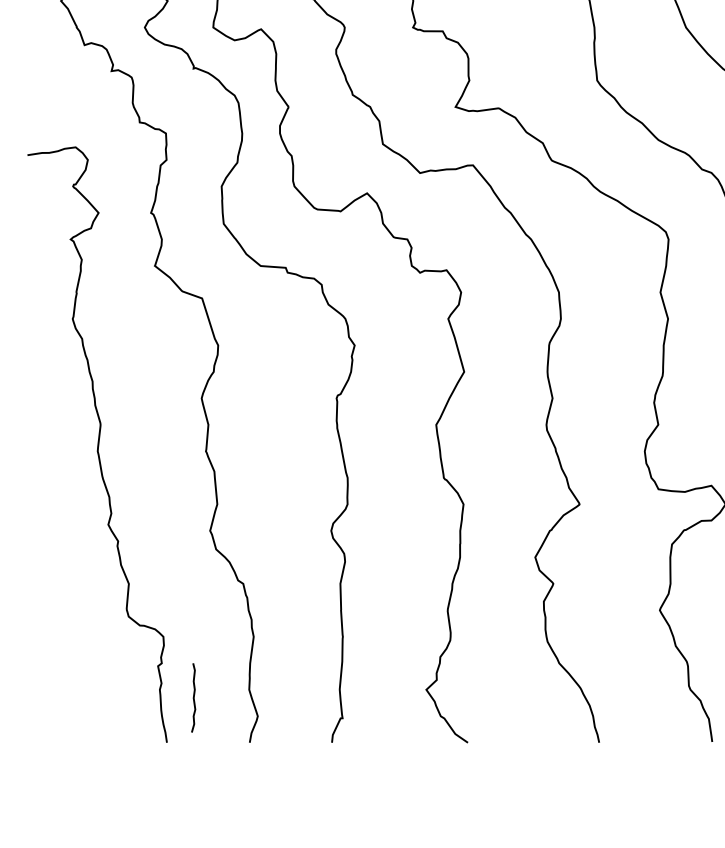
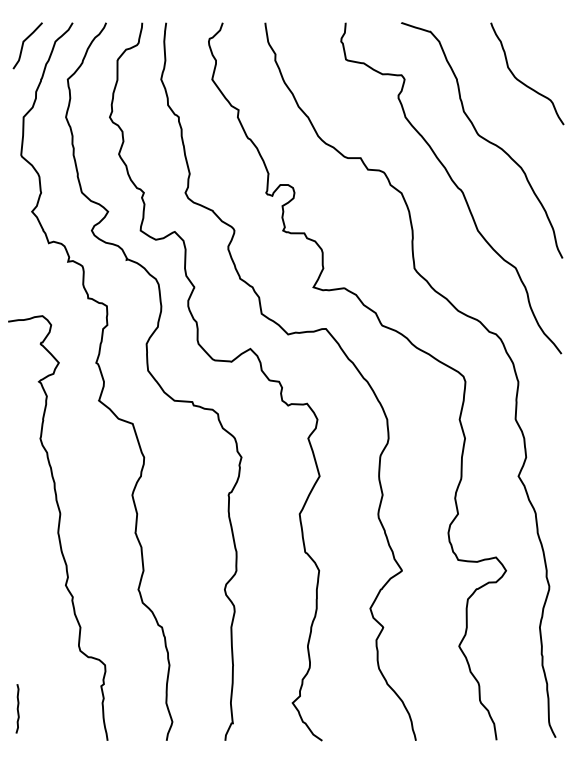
curve: (193, 697) -> (17, 708), moved

